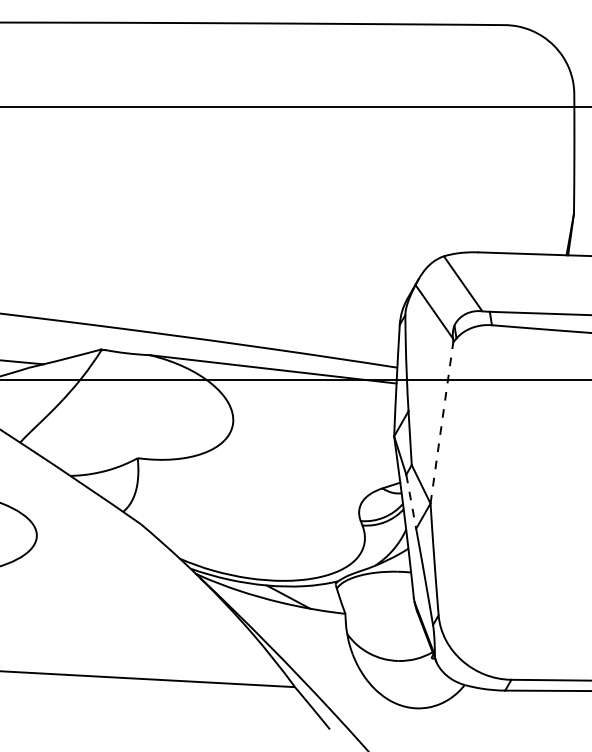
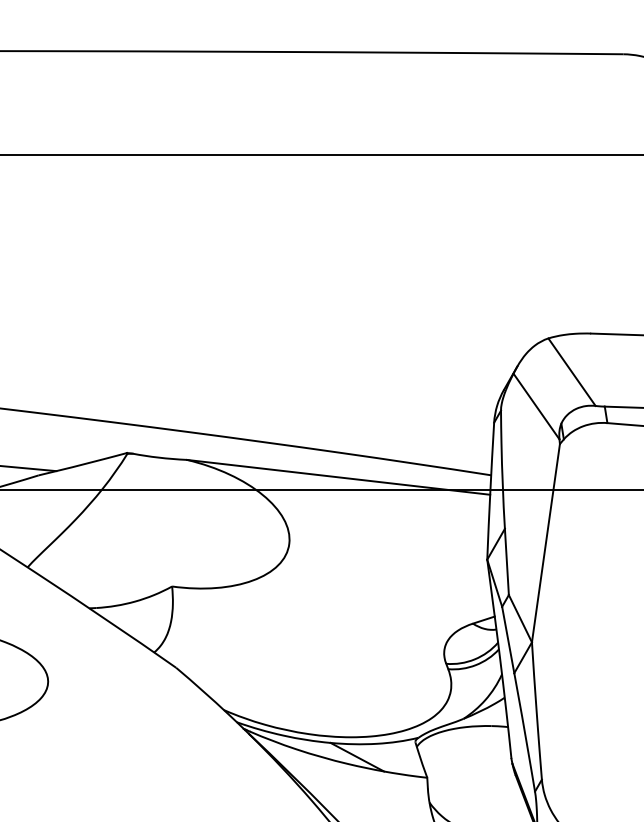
line: (442, 422) -> (546, 542), dashed -> solid
line: (411, 502) -> (508, 640), dashed -> solid

